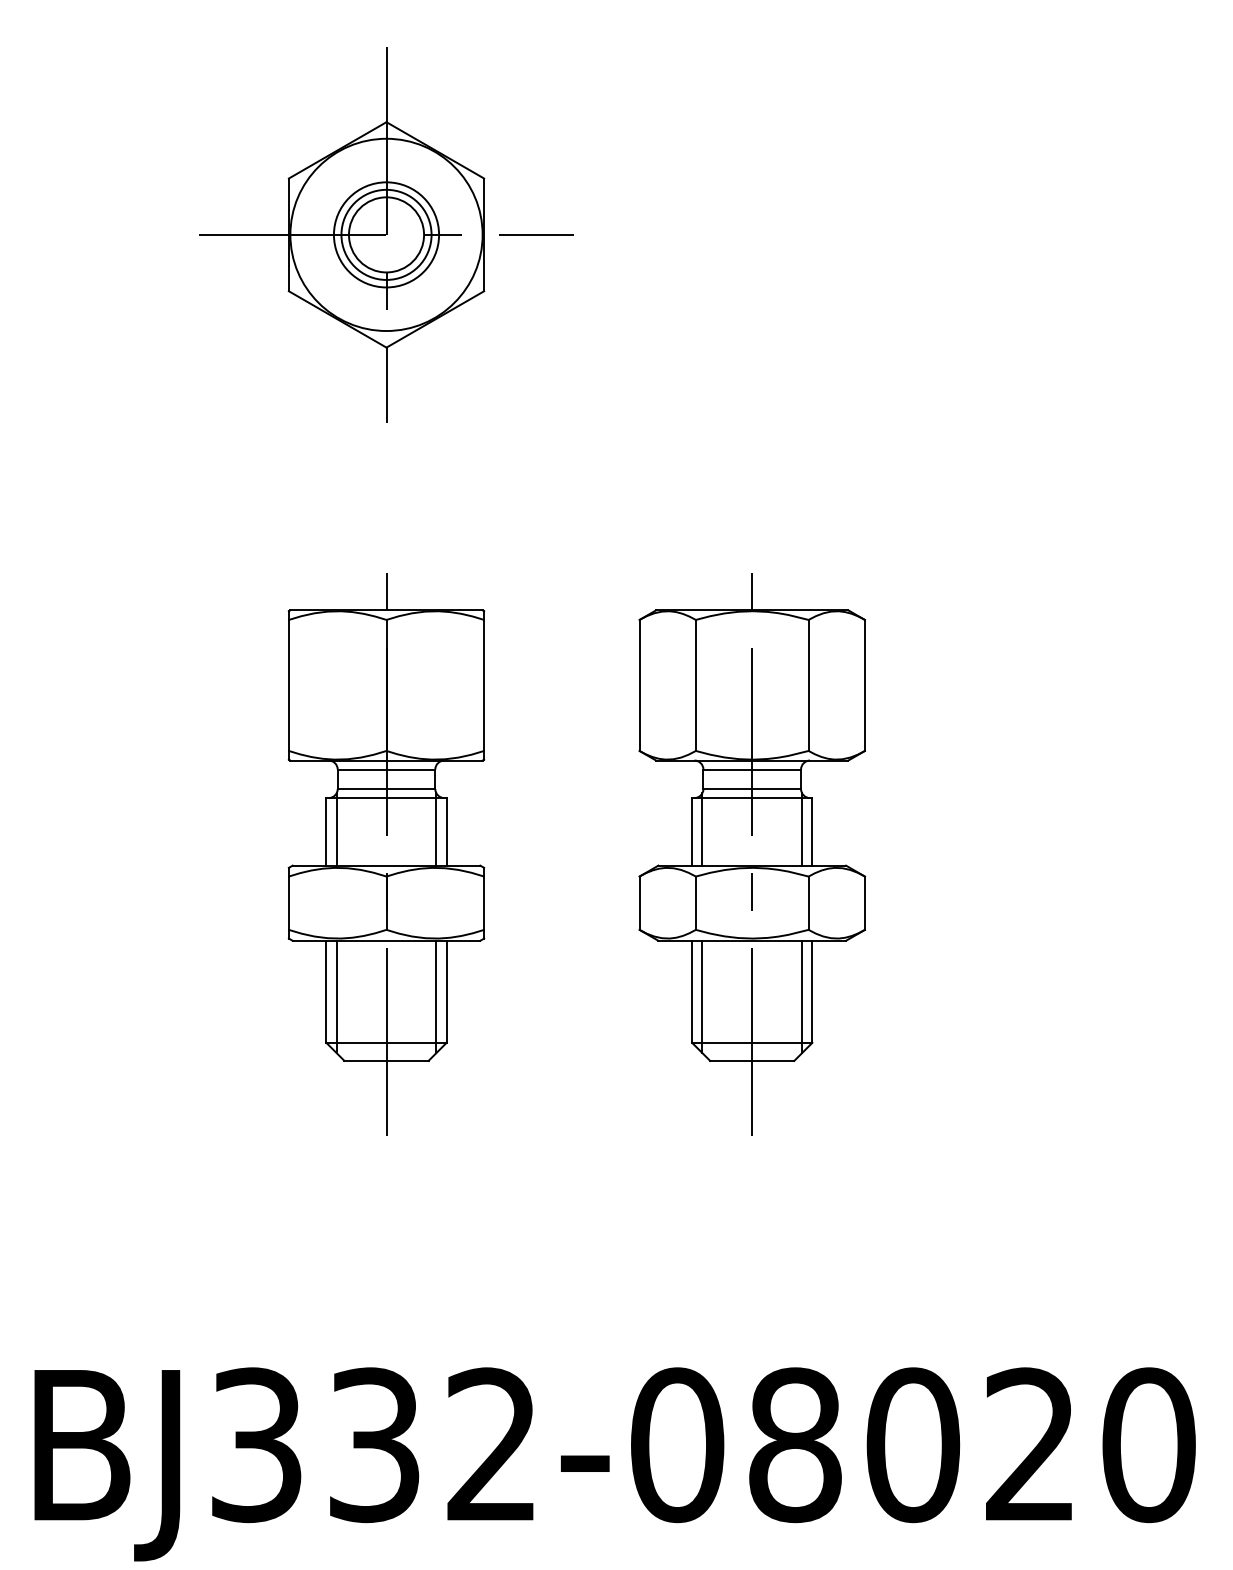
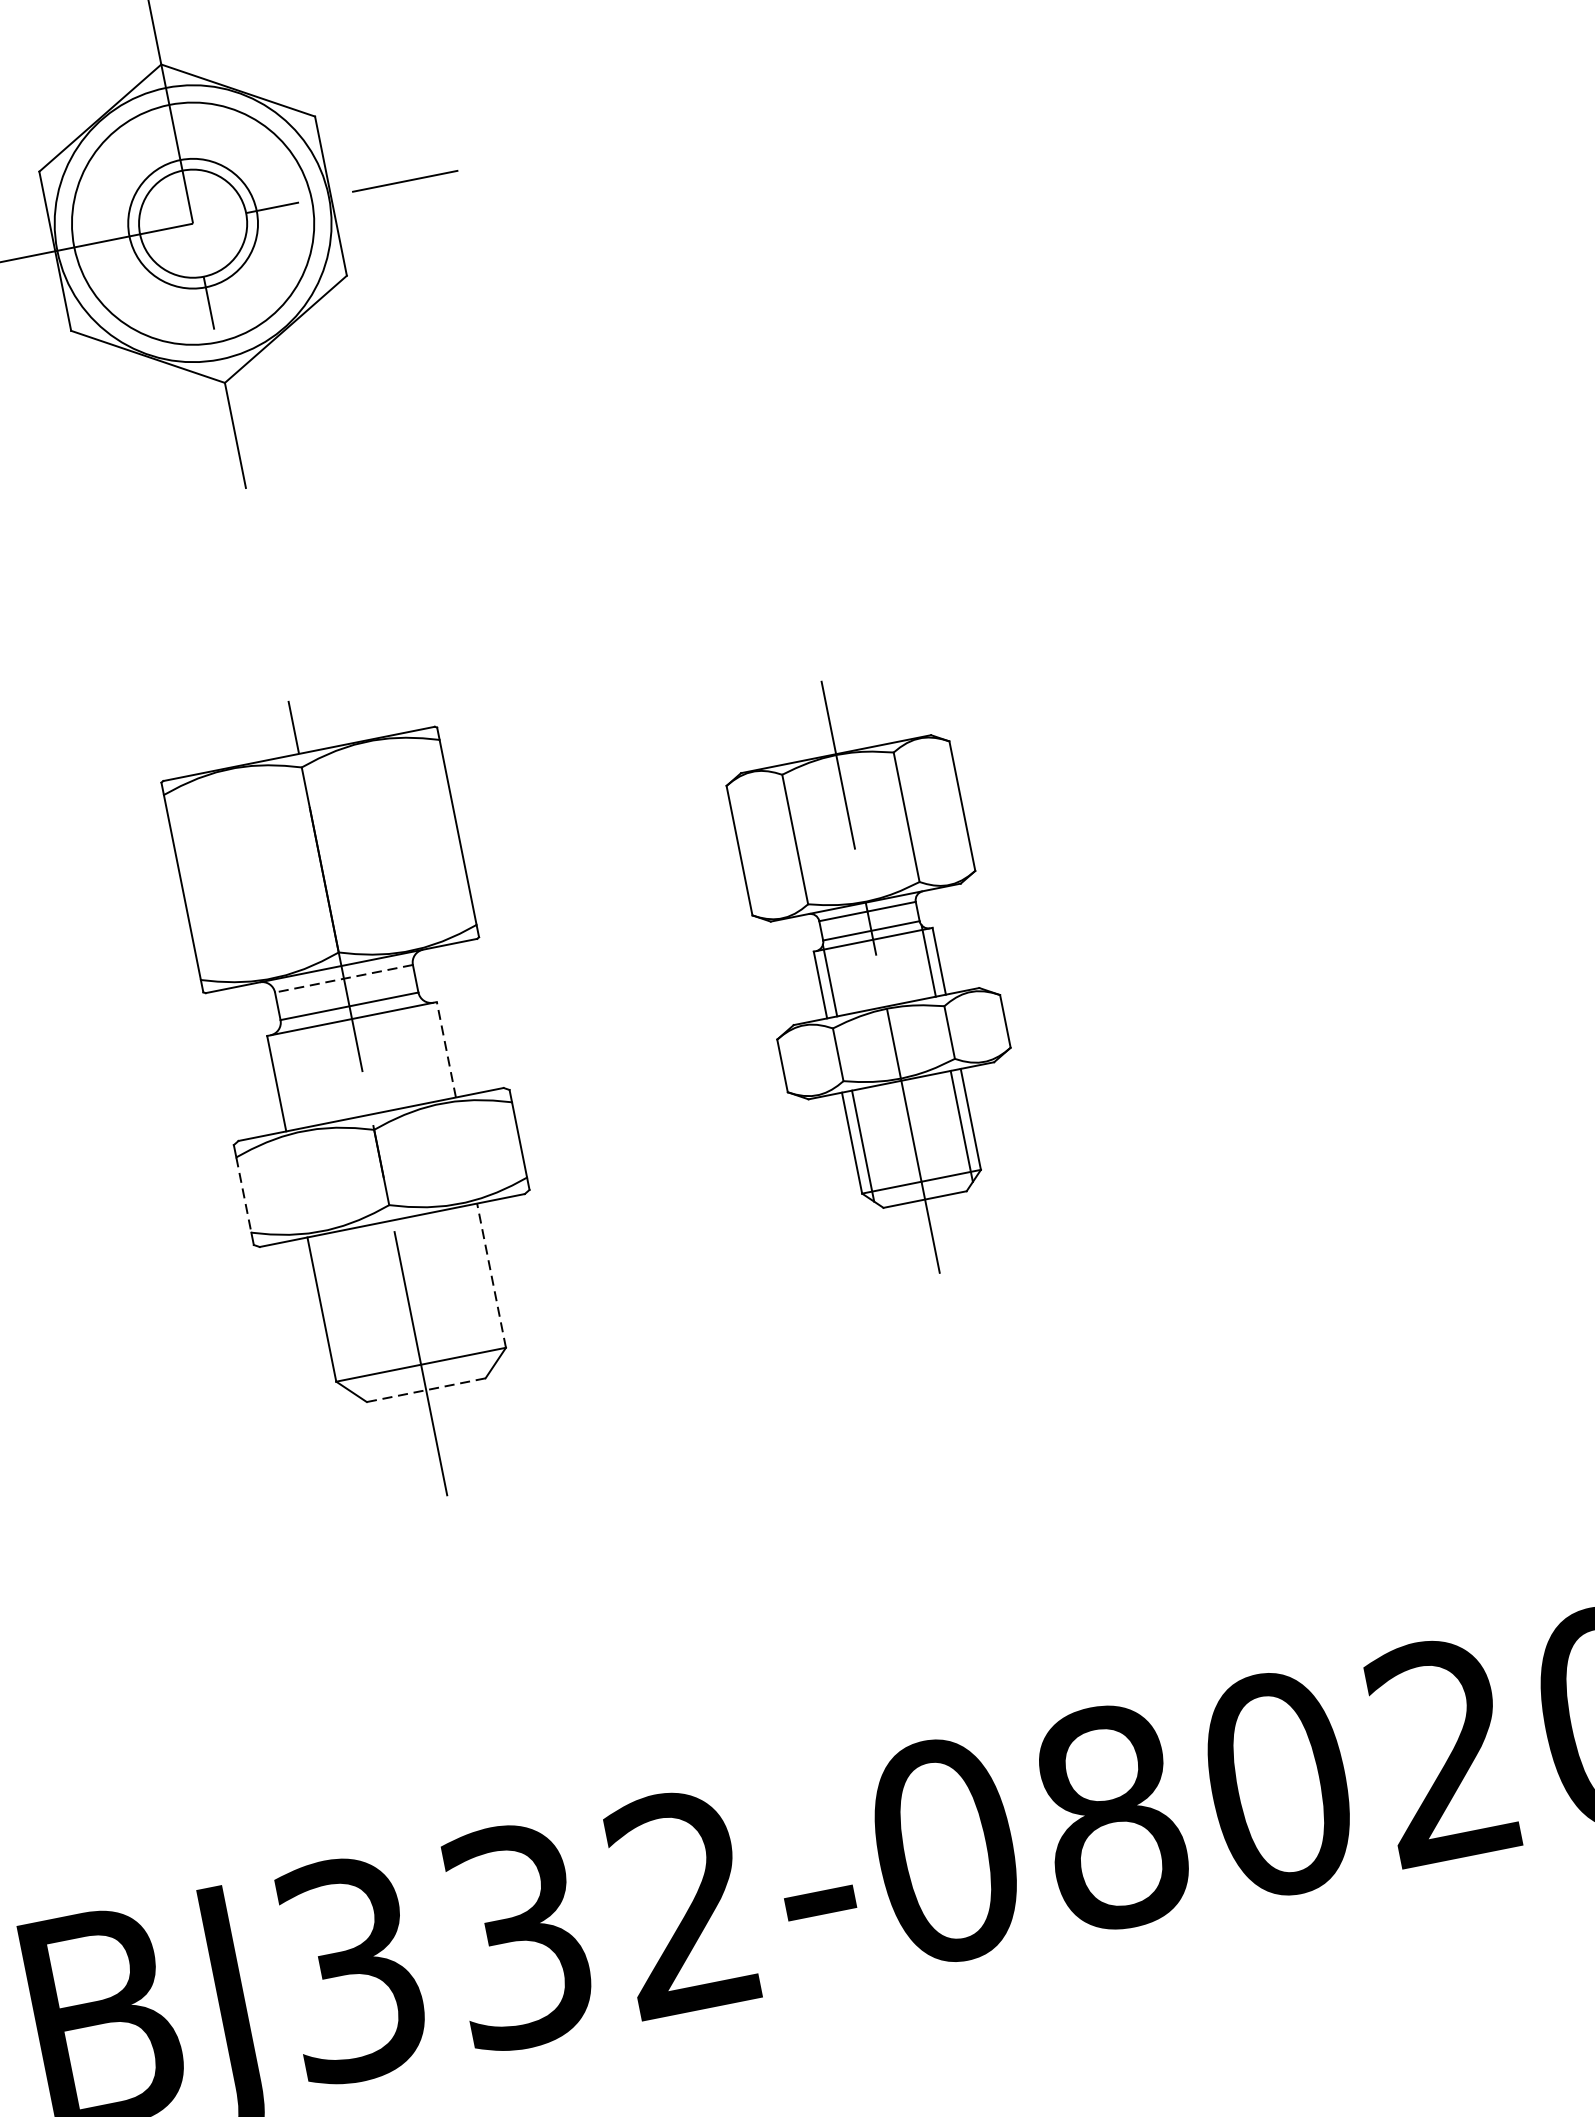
circle: (386, 234) -> (192, 223), size x1.6
line: (386, 769) -> (343, 978), solid -> dashed
line: (336, 829) -> (290, 1077), removed
line: (436, 829) -> (431, 1049), removed
line: (446, 831) -> (446, 1049), solid -> dashed
part: (751, 854) -> (883, 995), size x0.7
line: (288, 903) -> (243, 1195), solid -> dashed
line: (446, 991) -> (491, 1275), solid -> dashed
line: (336, 996) -> (337, 1313), removed
line: (436, 996) -> (478, 1285), removed
line: (386, 1060) -> (426, 1389), solid -> dashed

